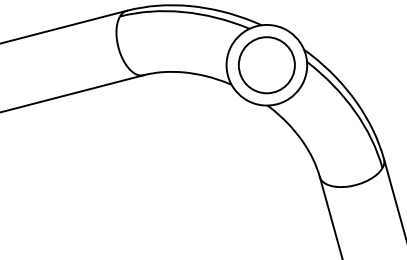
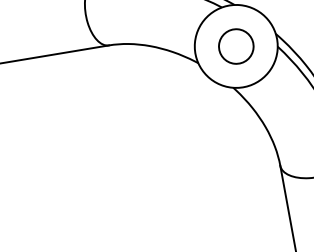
circle: (266, 65) -> (235, 46), size x0.6

